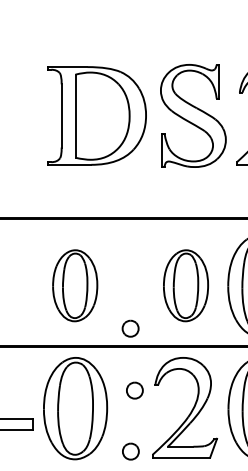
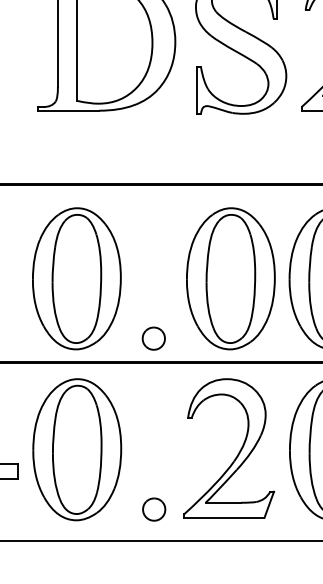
part: (74, 285) -> (75, 278), size x1.43
part: (185, 285) -> (230, 278), size x1.43
part: (134, 390) -> (159, 424), removed

